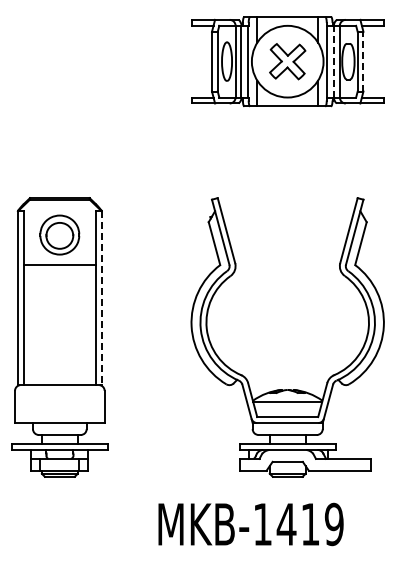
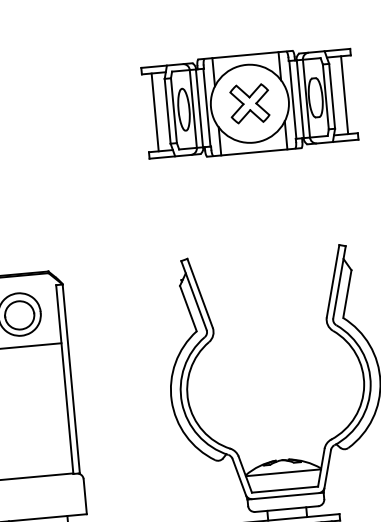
line: (200, 61) -> (155, 112), added
line: (334, 61) -> (300, 98), dashed -> solid
line: (363, 61) -> (332, 96), dashed -> solid
line: (374, 61) -> (344, 95), added
line: (101, 298) -> (71, 379), dashed -> solid

